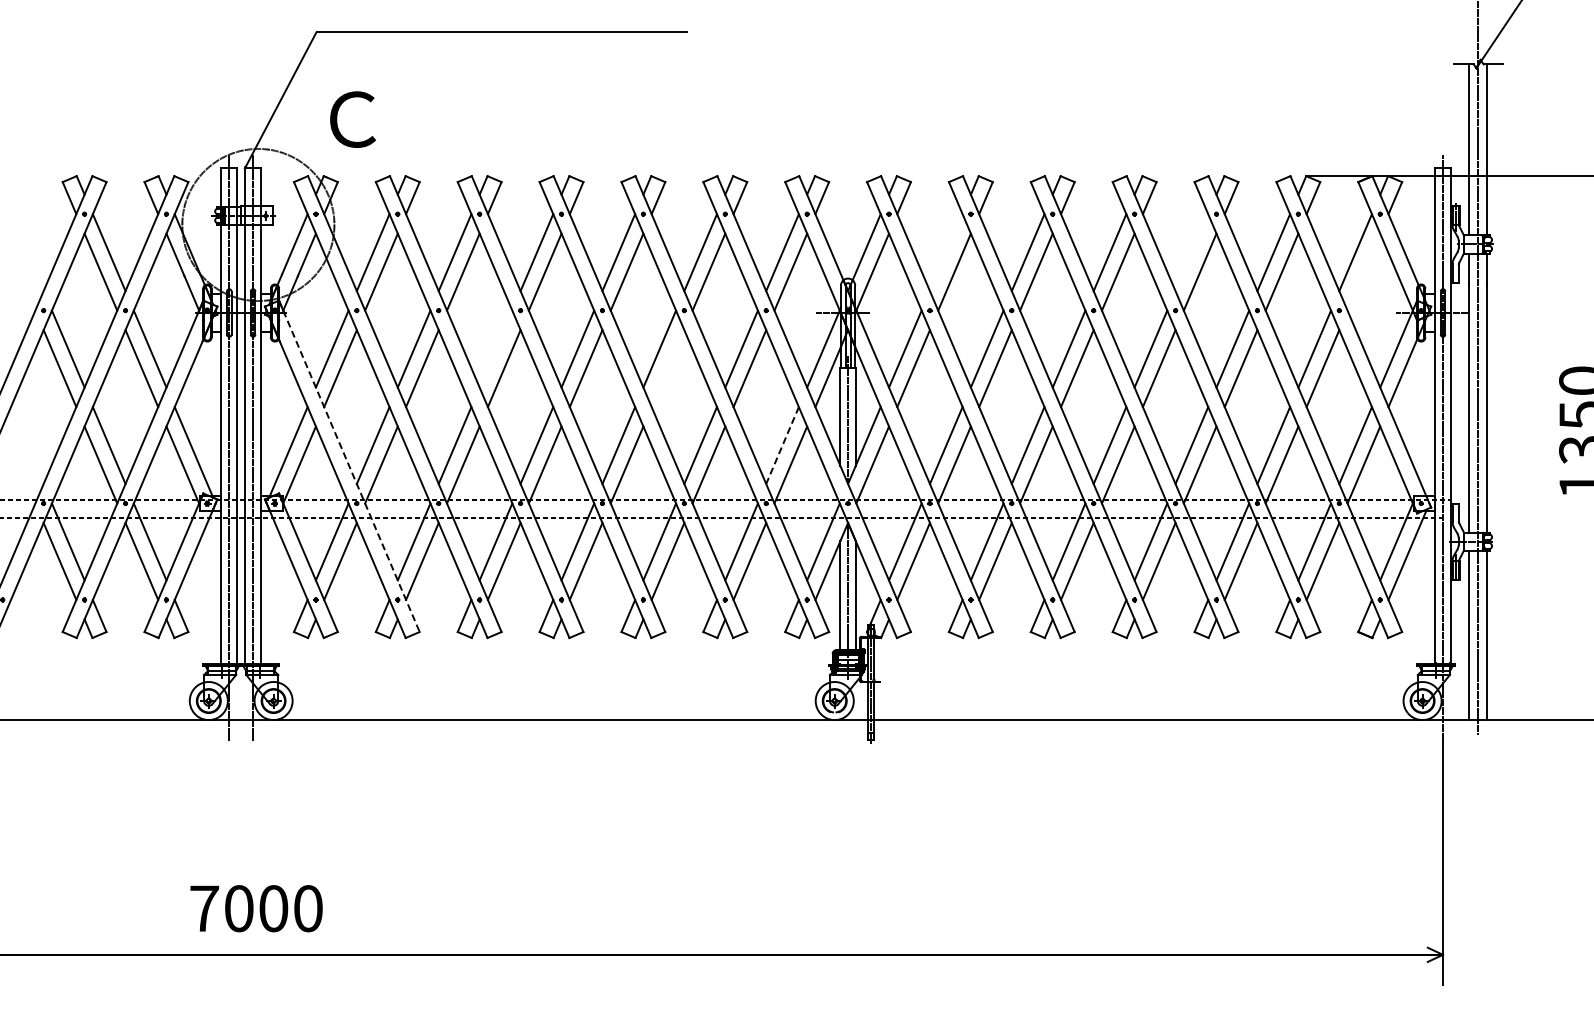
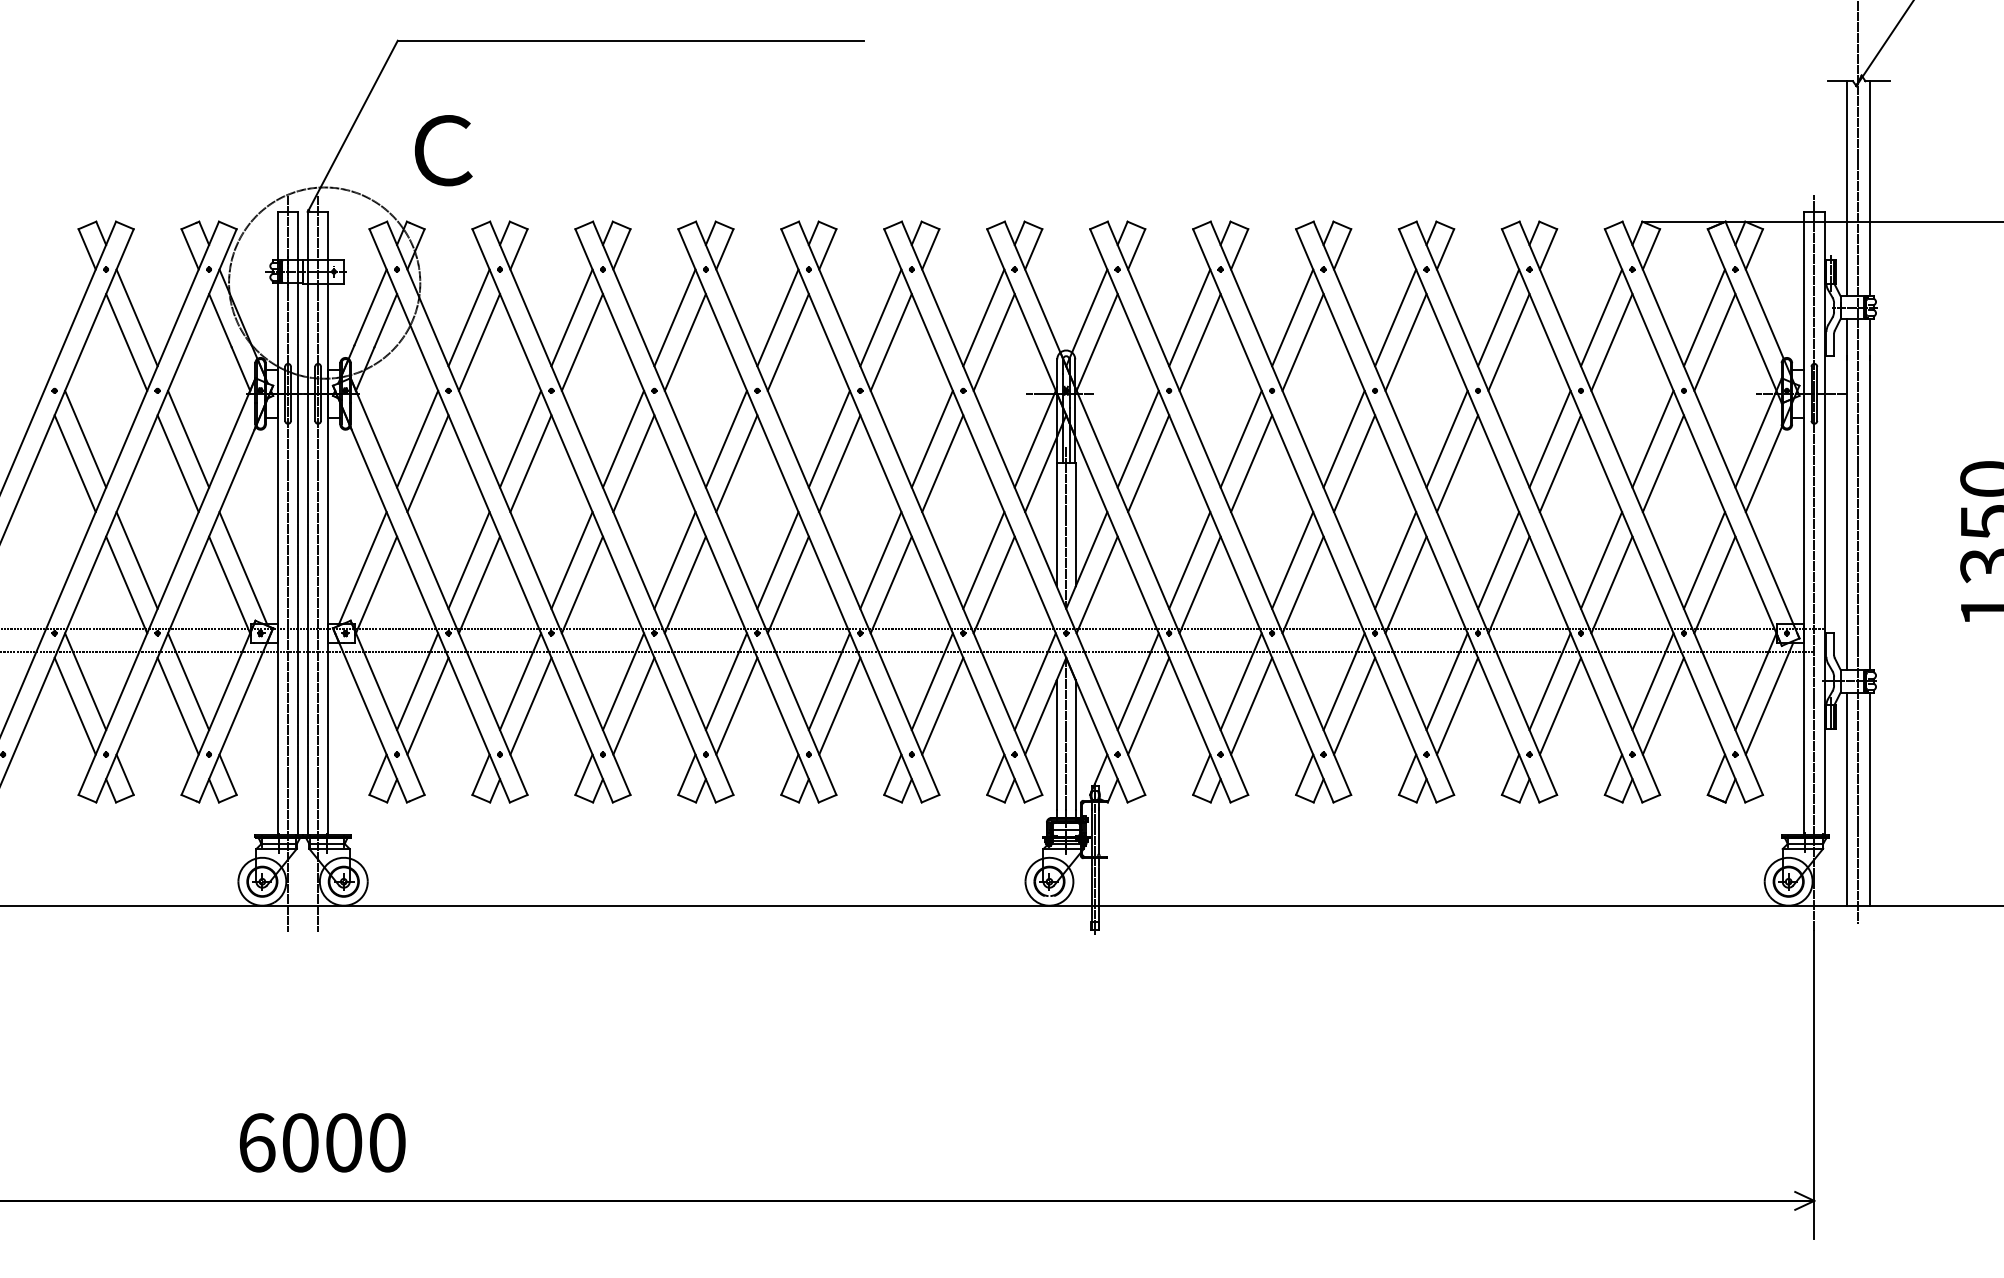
line: (945, 252) -> (1188, 317), added
line: (1191, 252) -> (1498, 317), added
line: (1363, 271) -> (1714, 341), added
line: (495, 348) -> (622, 438), added
line: (667, 368) -> (839, 463), added
line: (782, 445) -> (983, 560), dashed -> solid
line: (349, 466) -> (439, 586), dashed -> solid
text: (204, 908) -> (256, 1142), 7000 -> 6000

